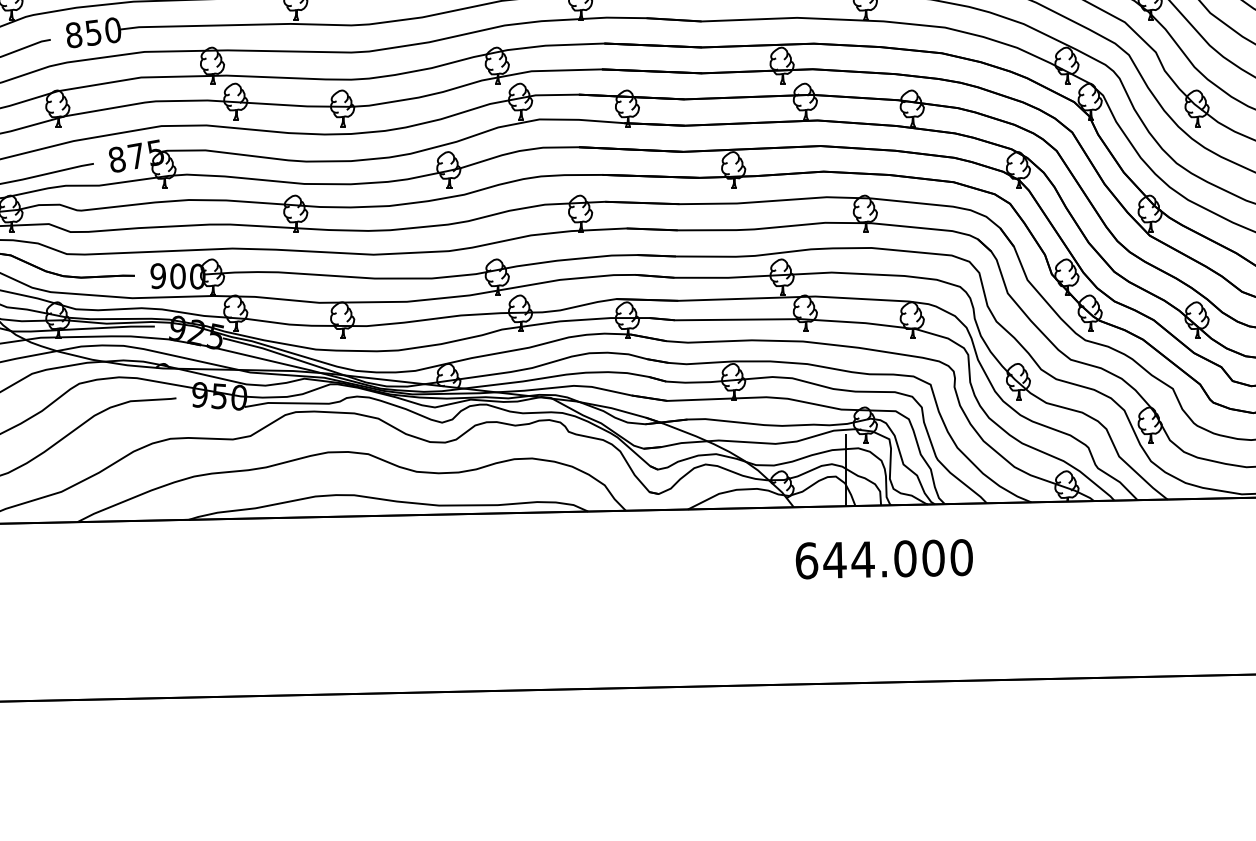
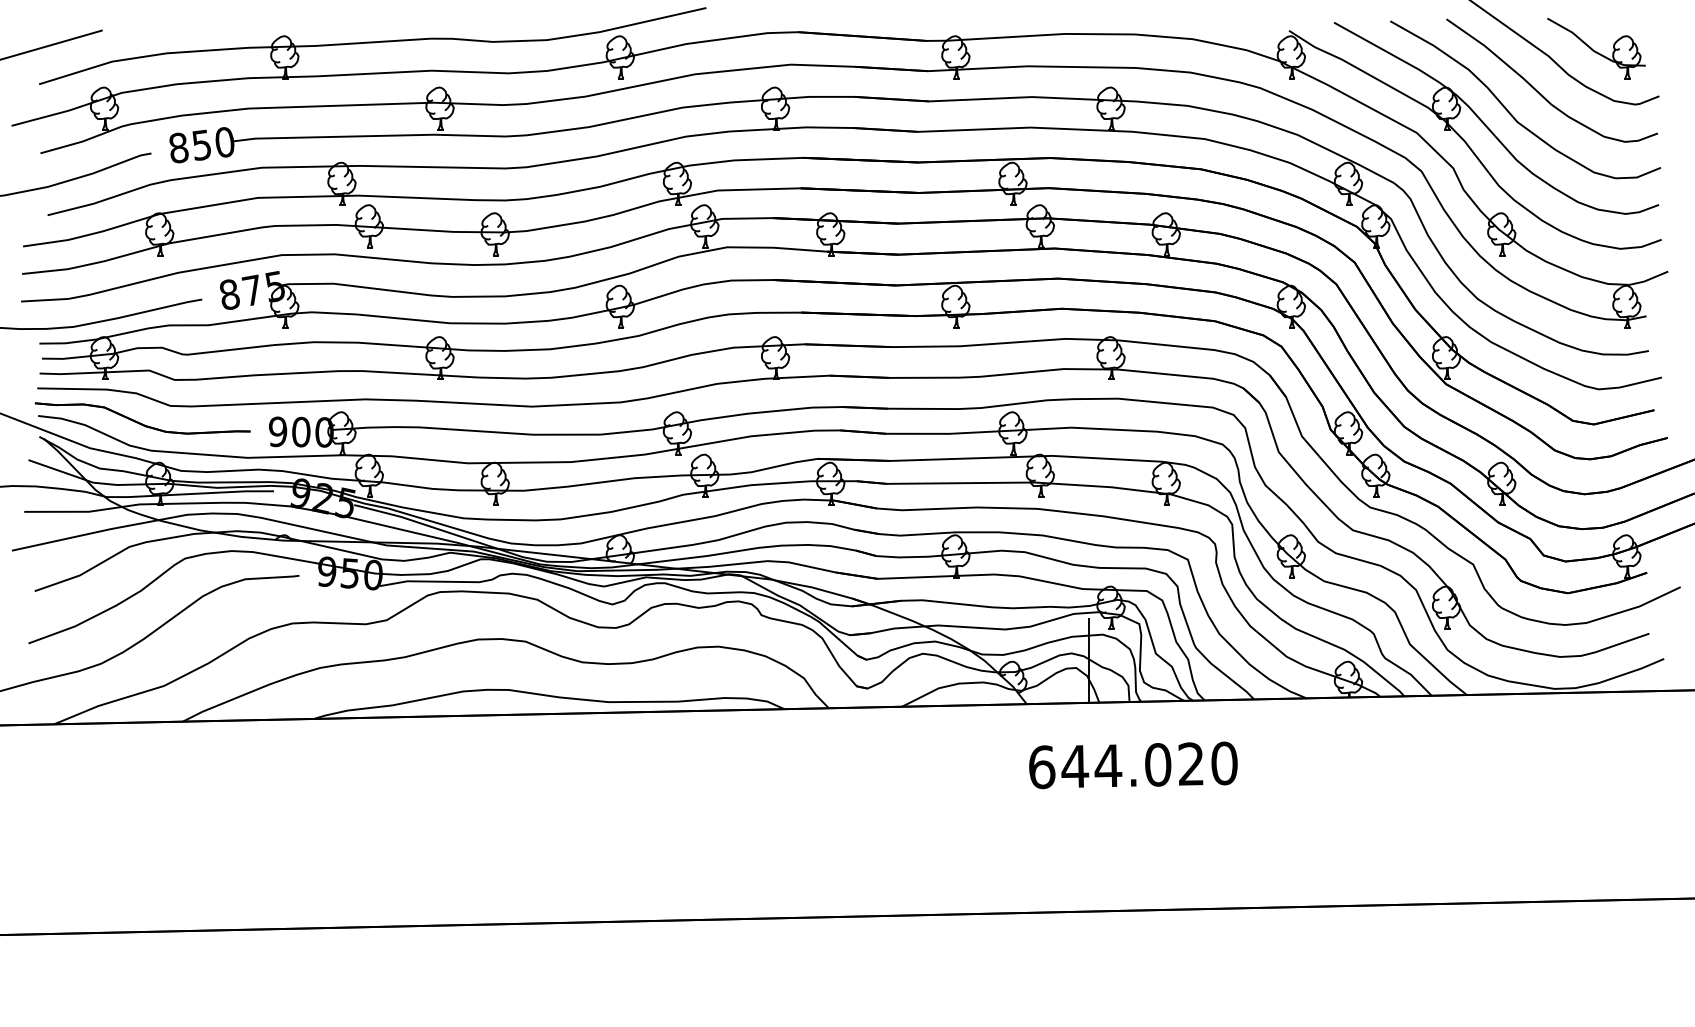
text: (933, 558) -> (1191, 764), 644.000 -> 644.020

